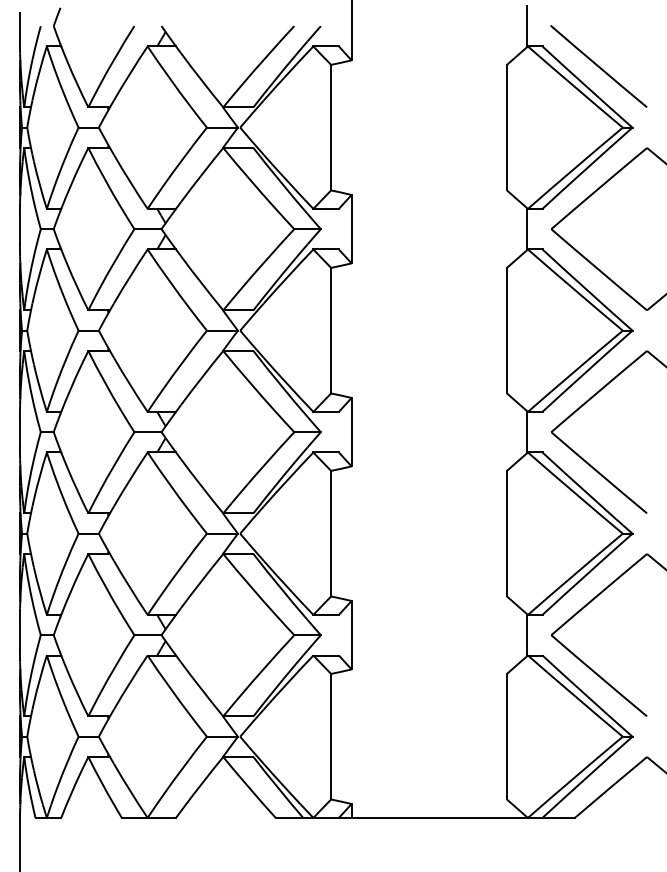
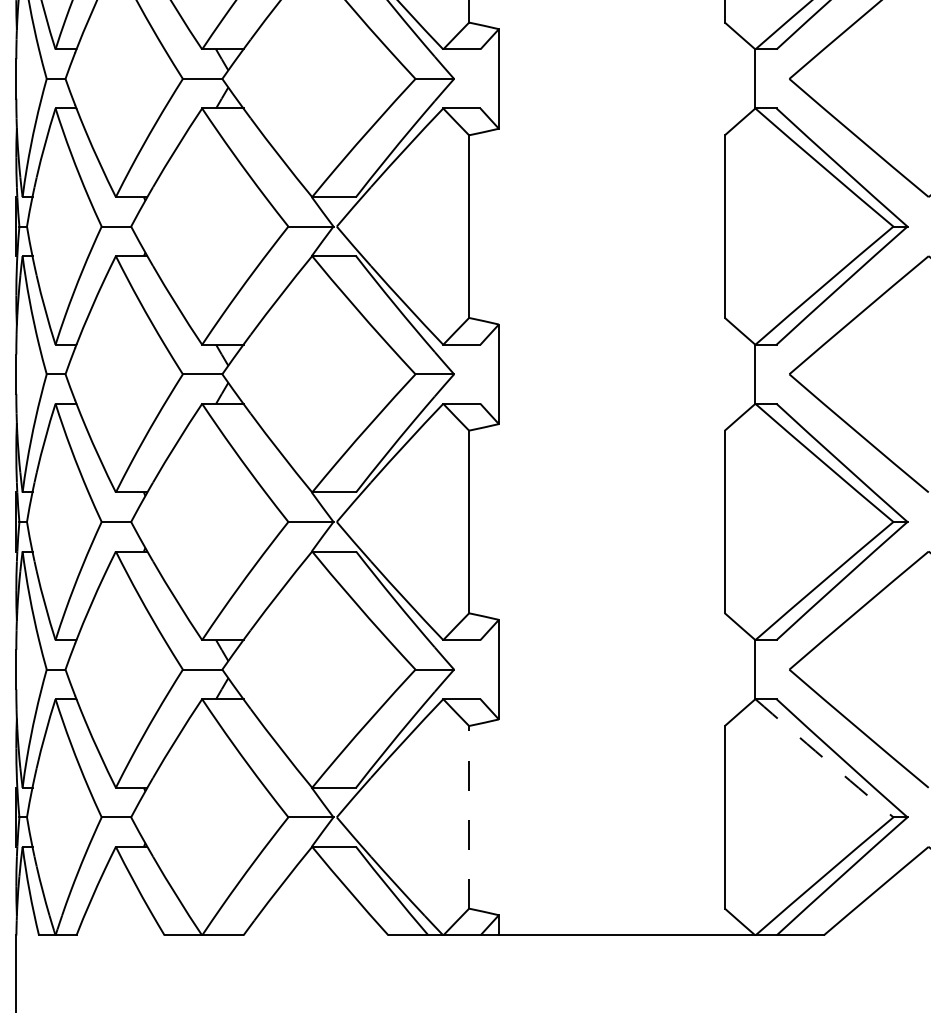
arc: (575, 696) -> (824, 758), solid -> dashed
line: (331, 736) -> (469, 817), solid -> dashed

